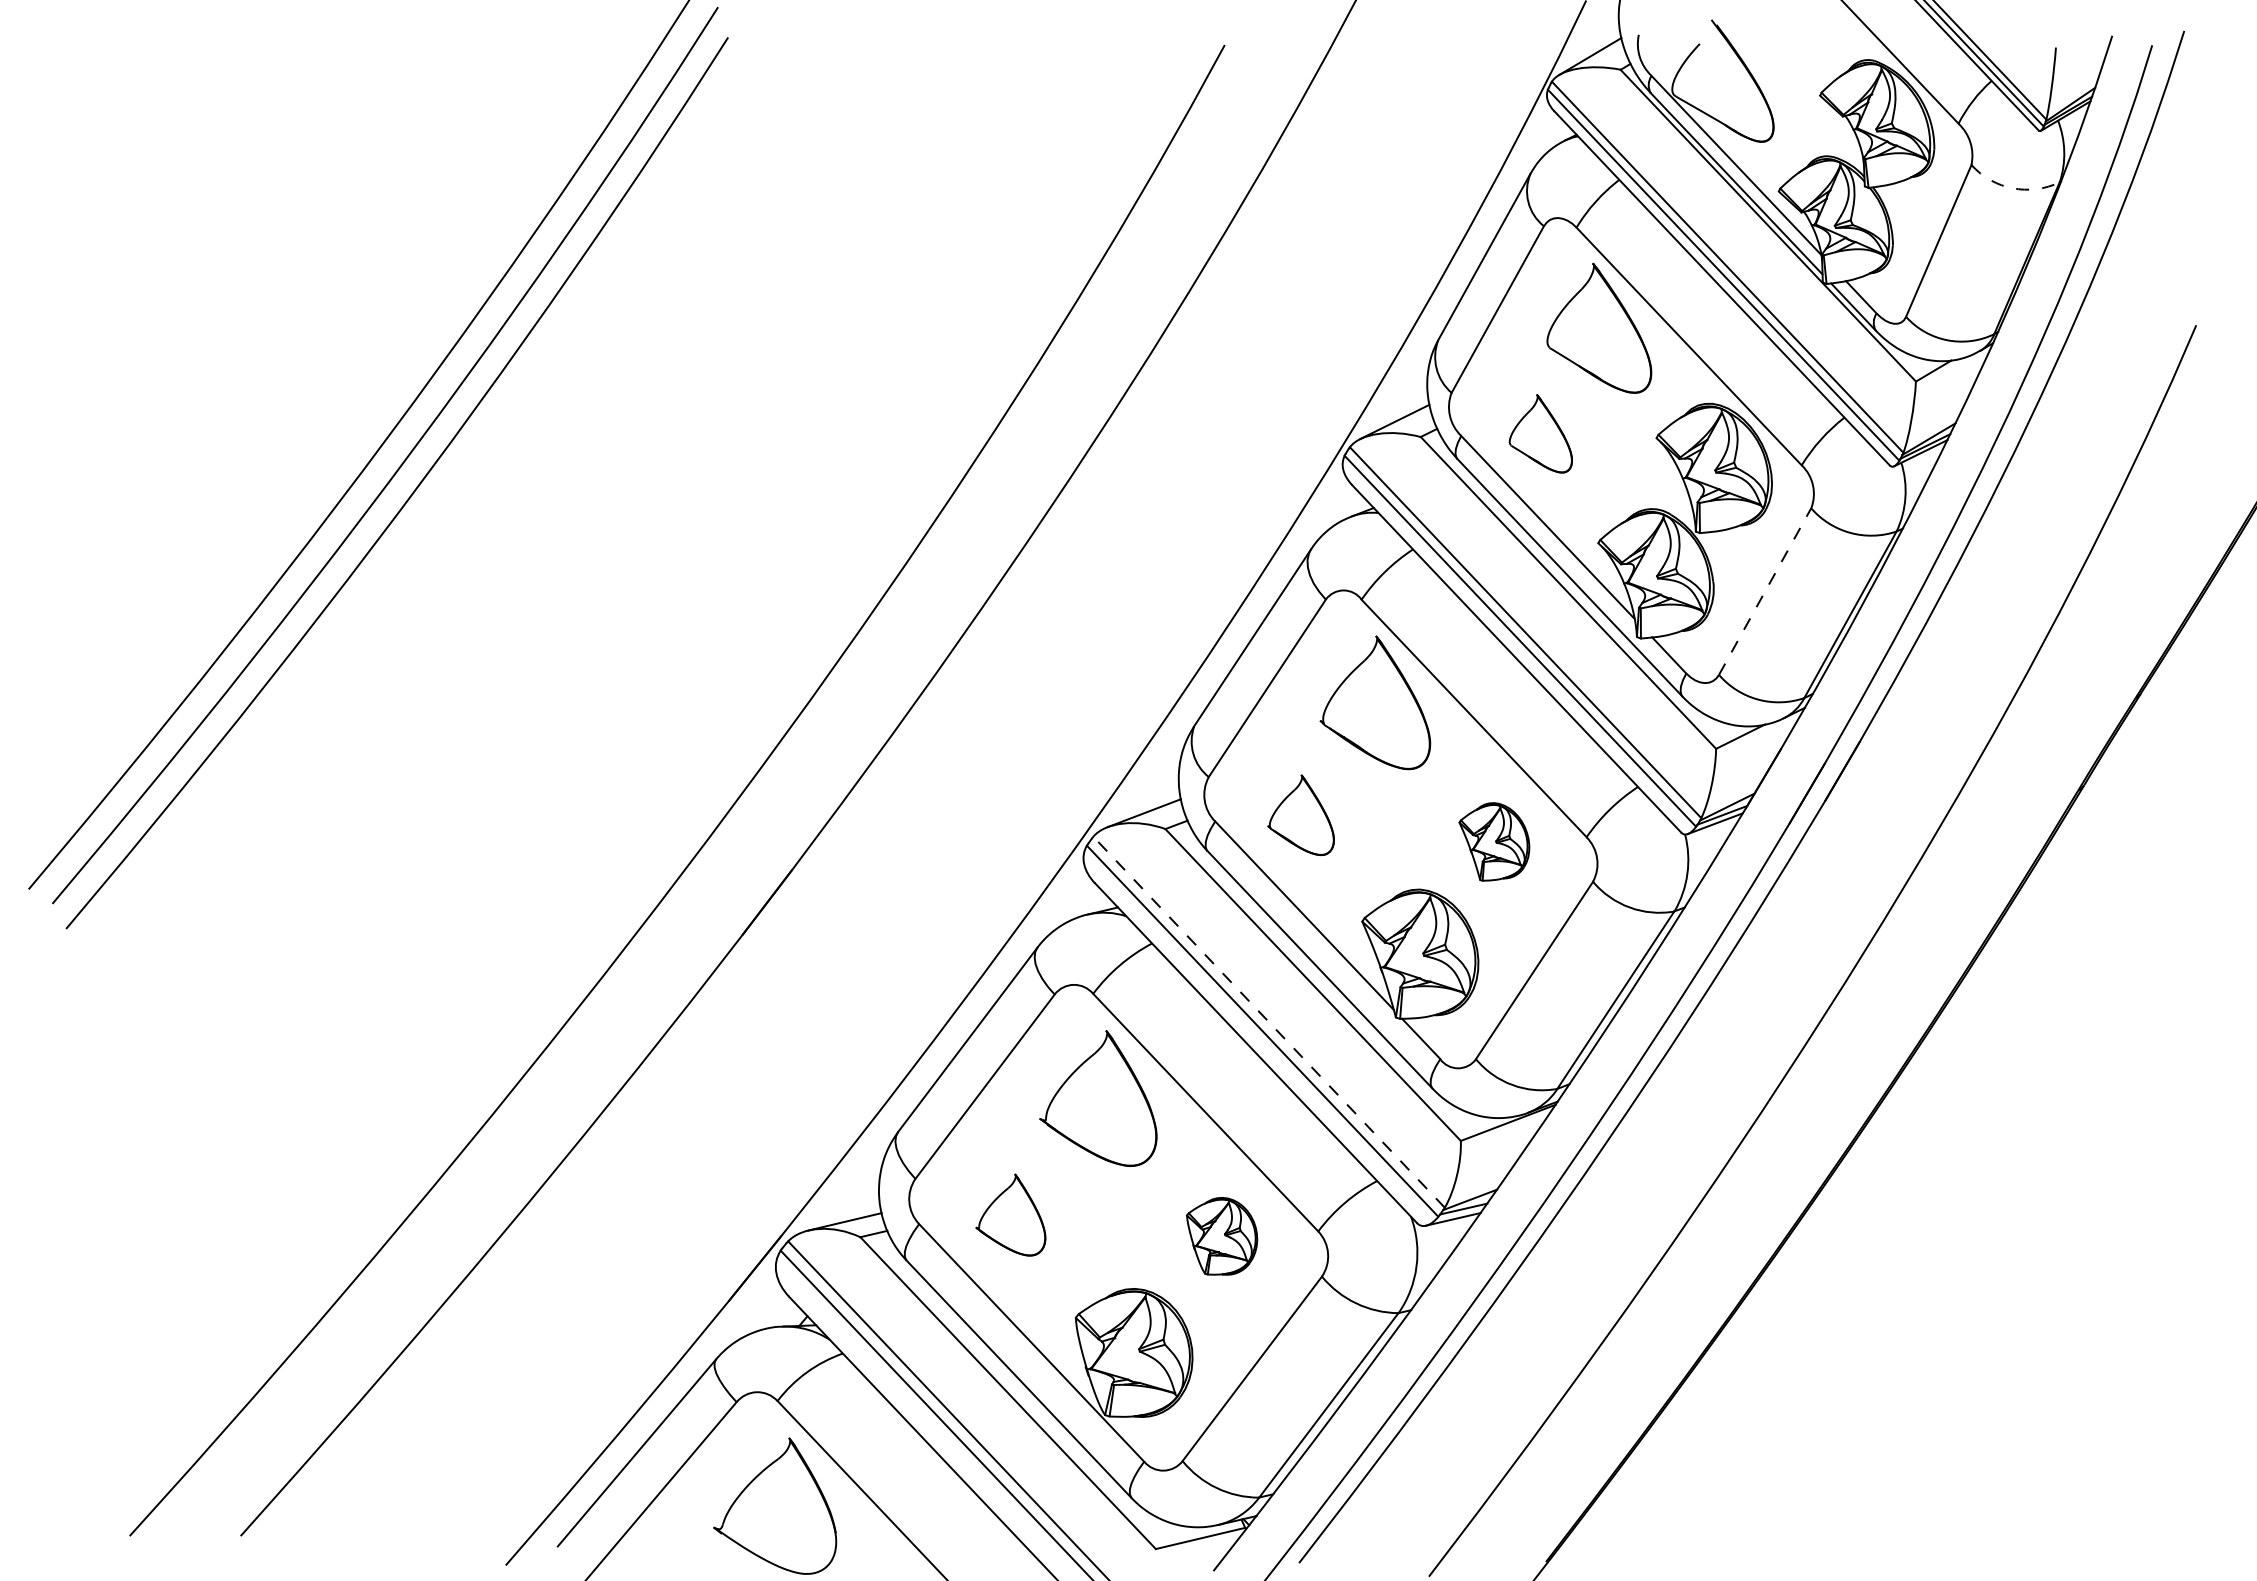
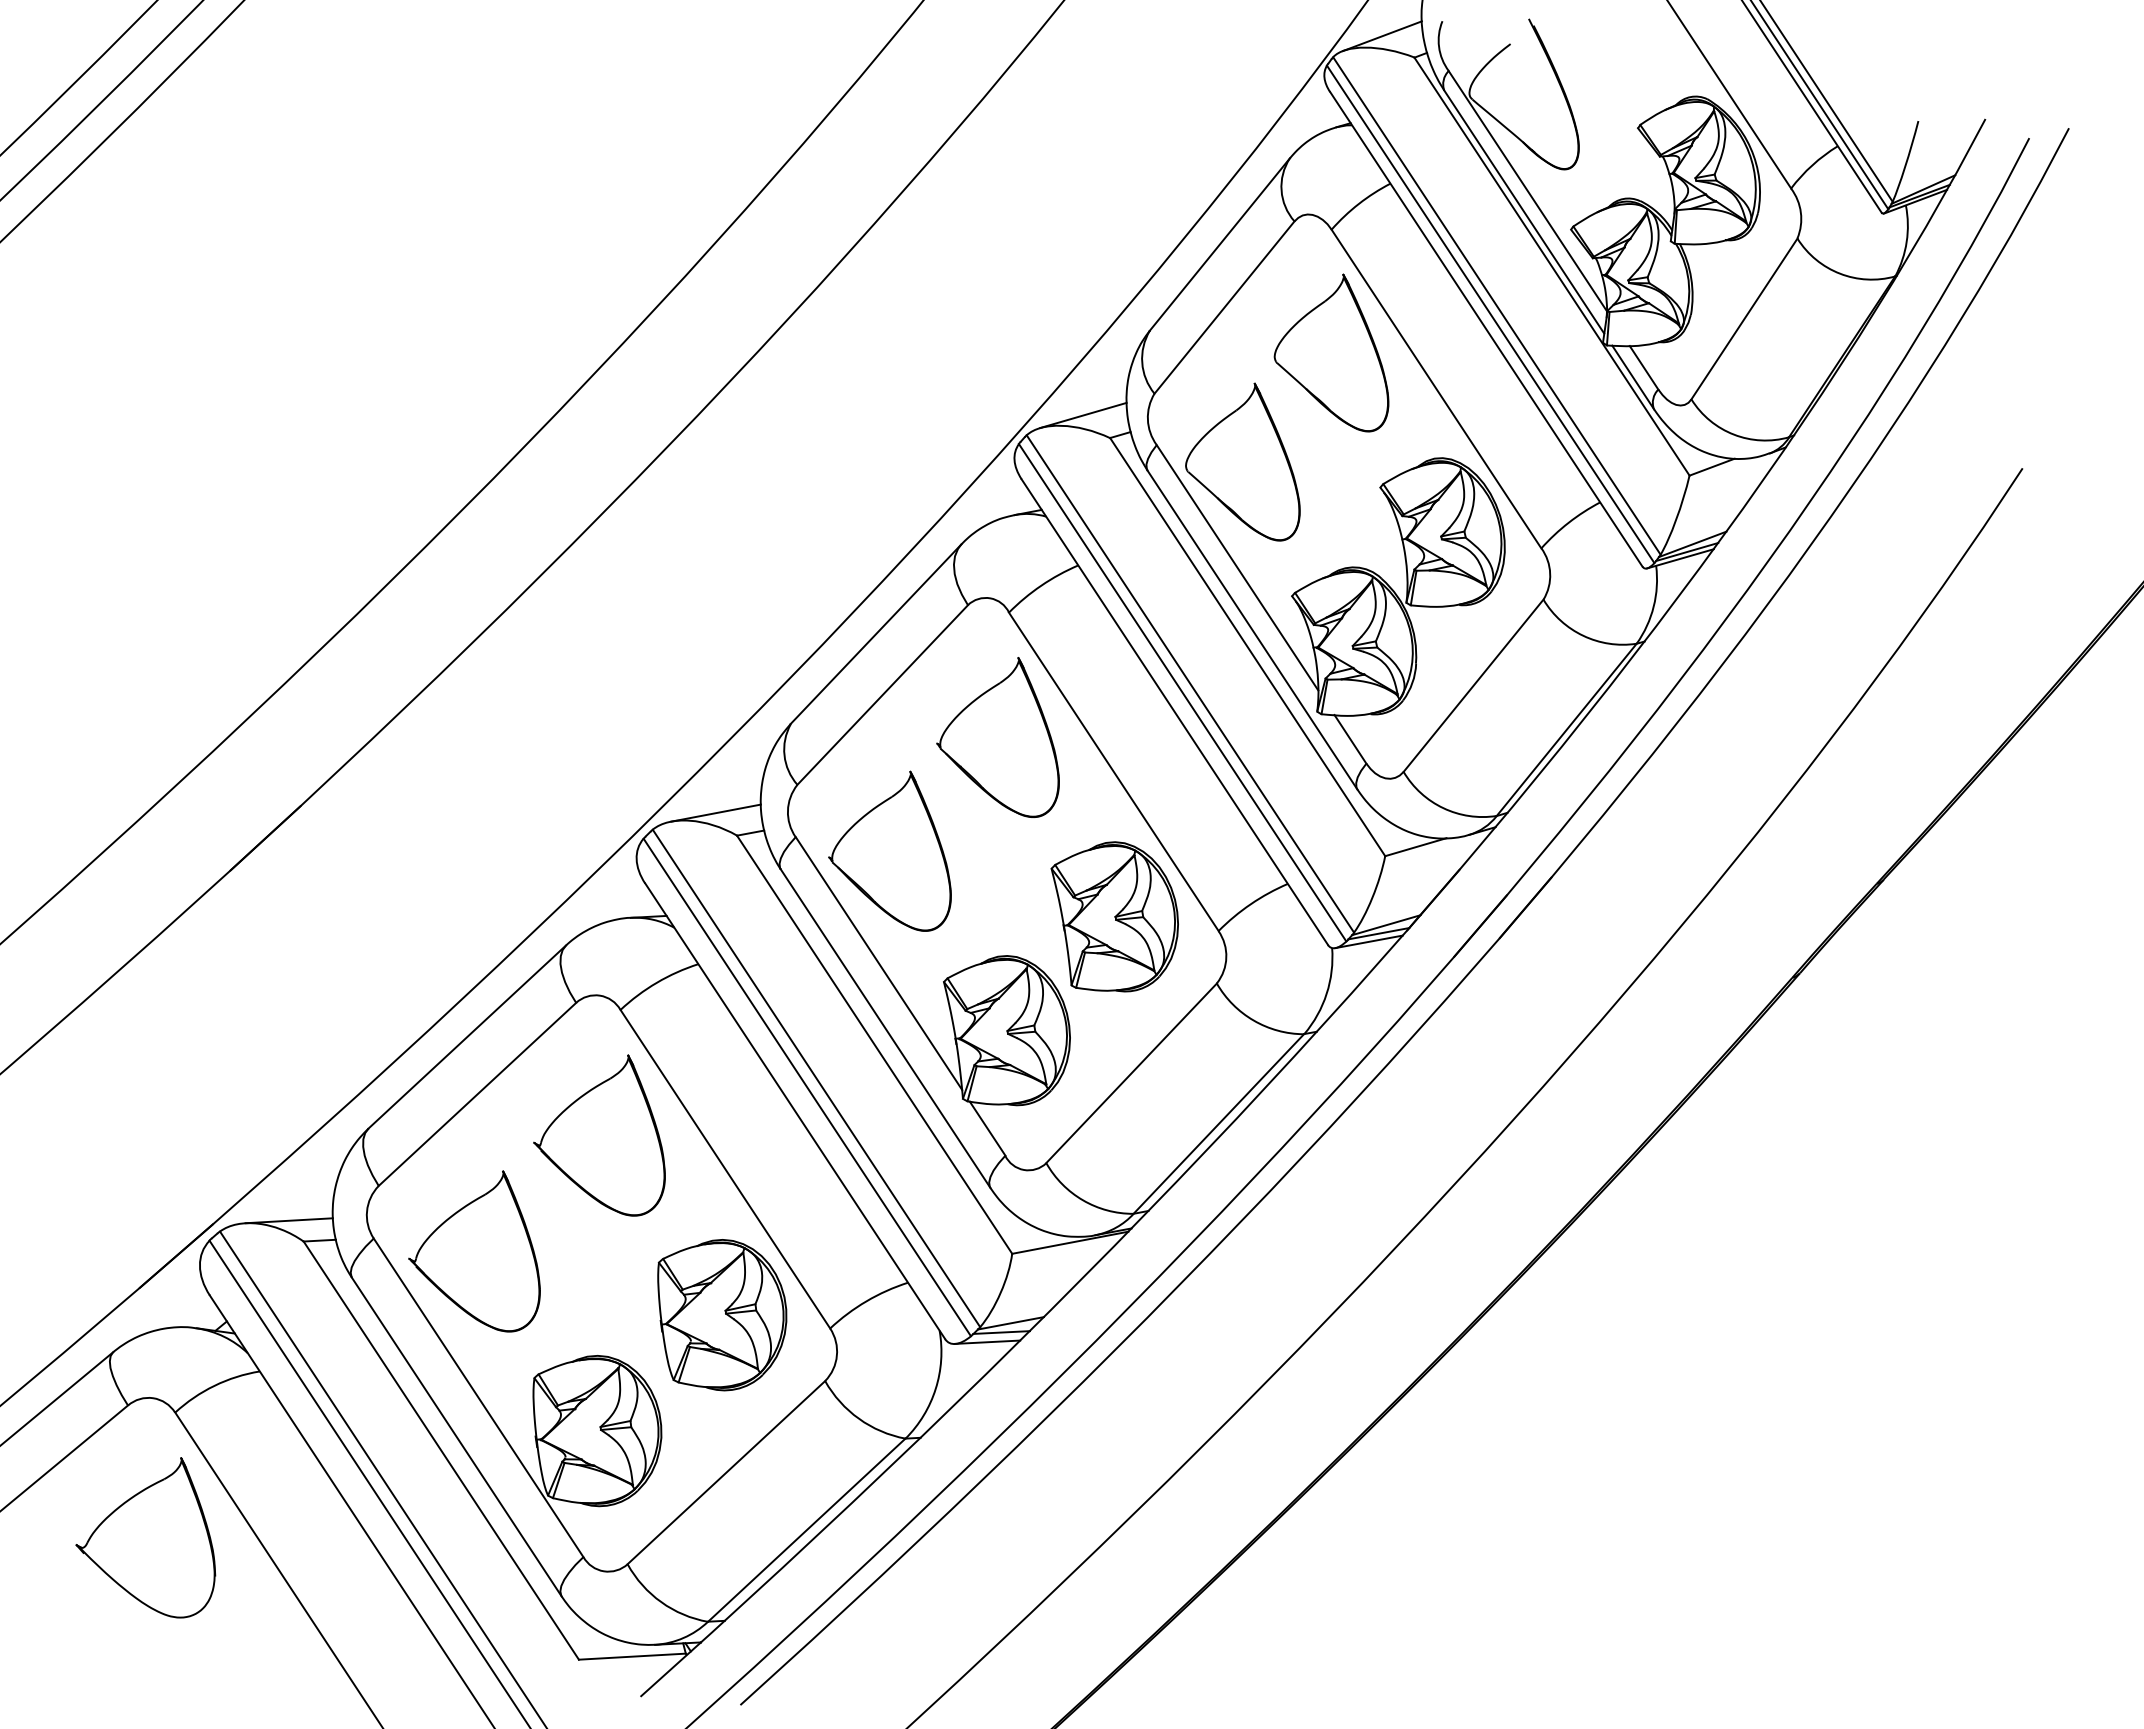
arc: (2012, 188) -> (1839, 273), dashed -> solid
part: (1540, 433) -> (1248, 458), size x1.67
line: (1765, 591) -> (1474, 685), dashed -> solid
part: (1300, 815) -> (894, 847), size x1.67
part: (1494, 841) -> (1112, 917), size x1.67
line: (1269, 1022) -> (816, 1078), dashed -> solid
part: (1010, 1214) -> (480, 1246), size x1.67
part: (1221, 1236) -> (718, 1314), size x1.67

